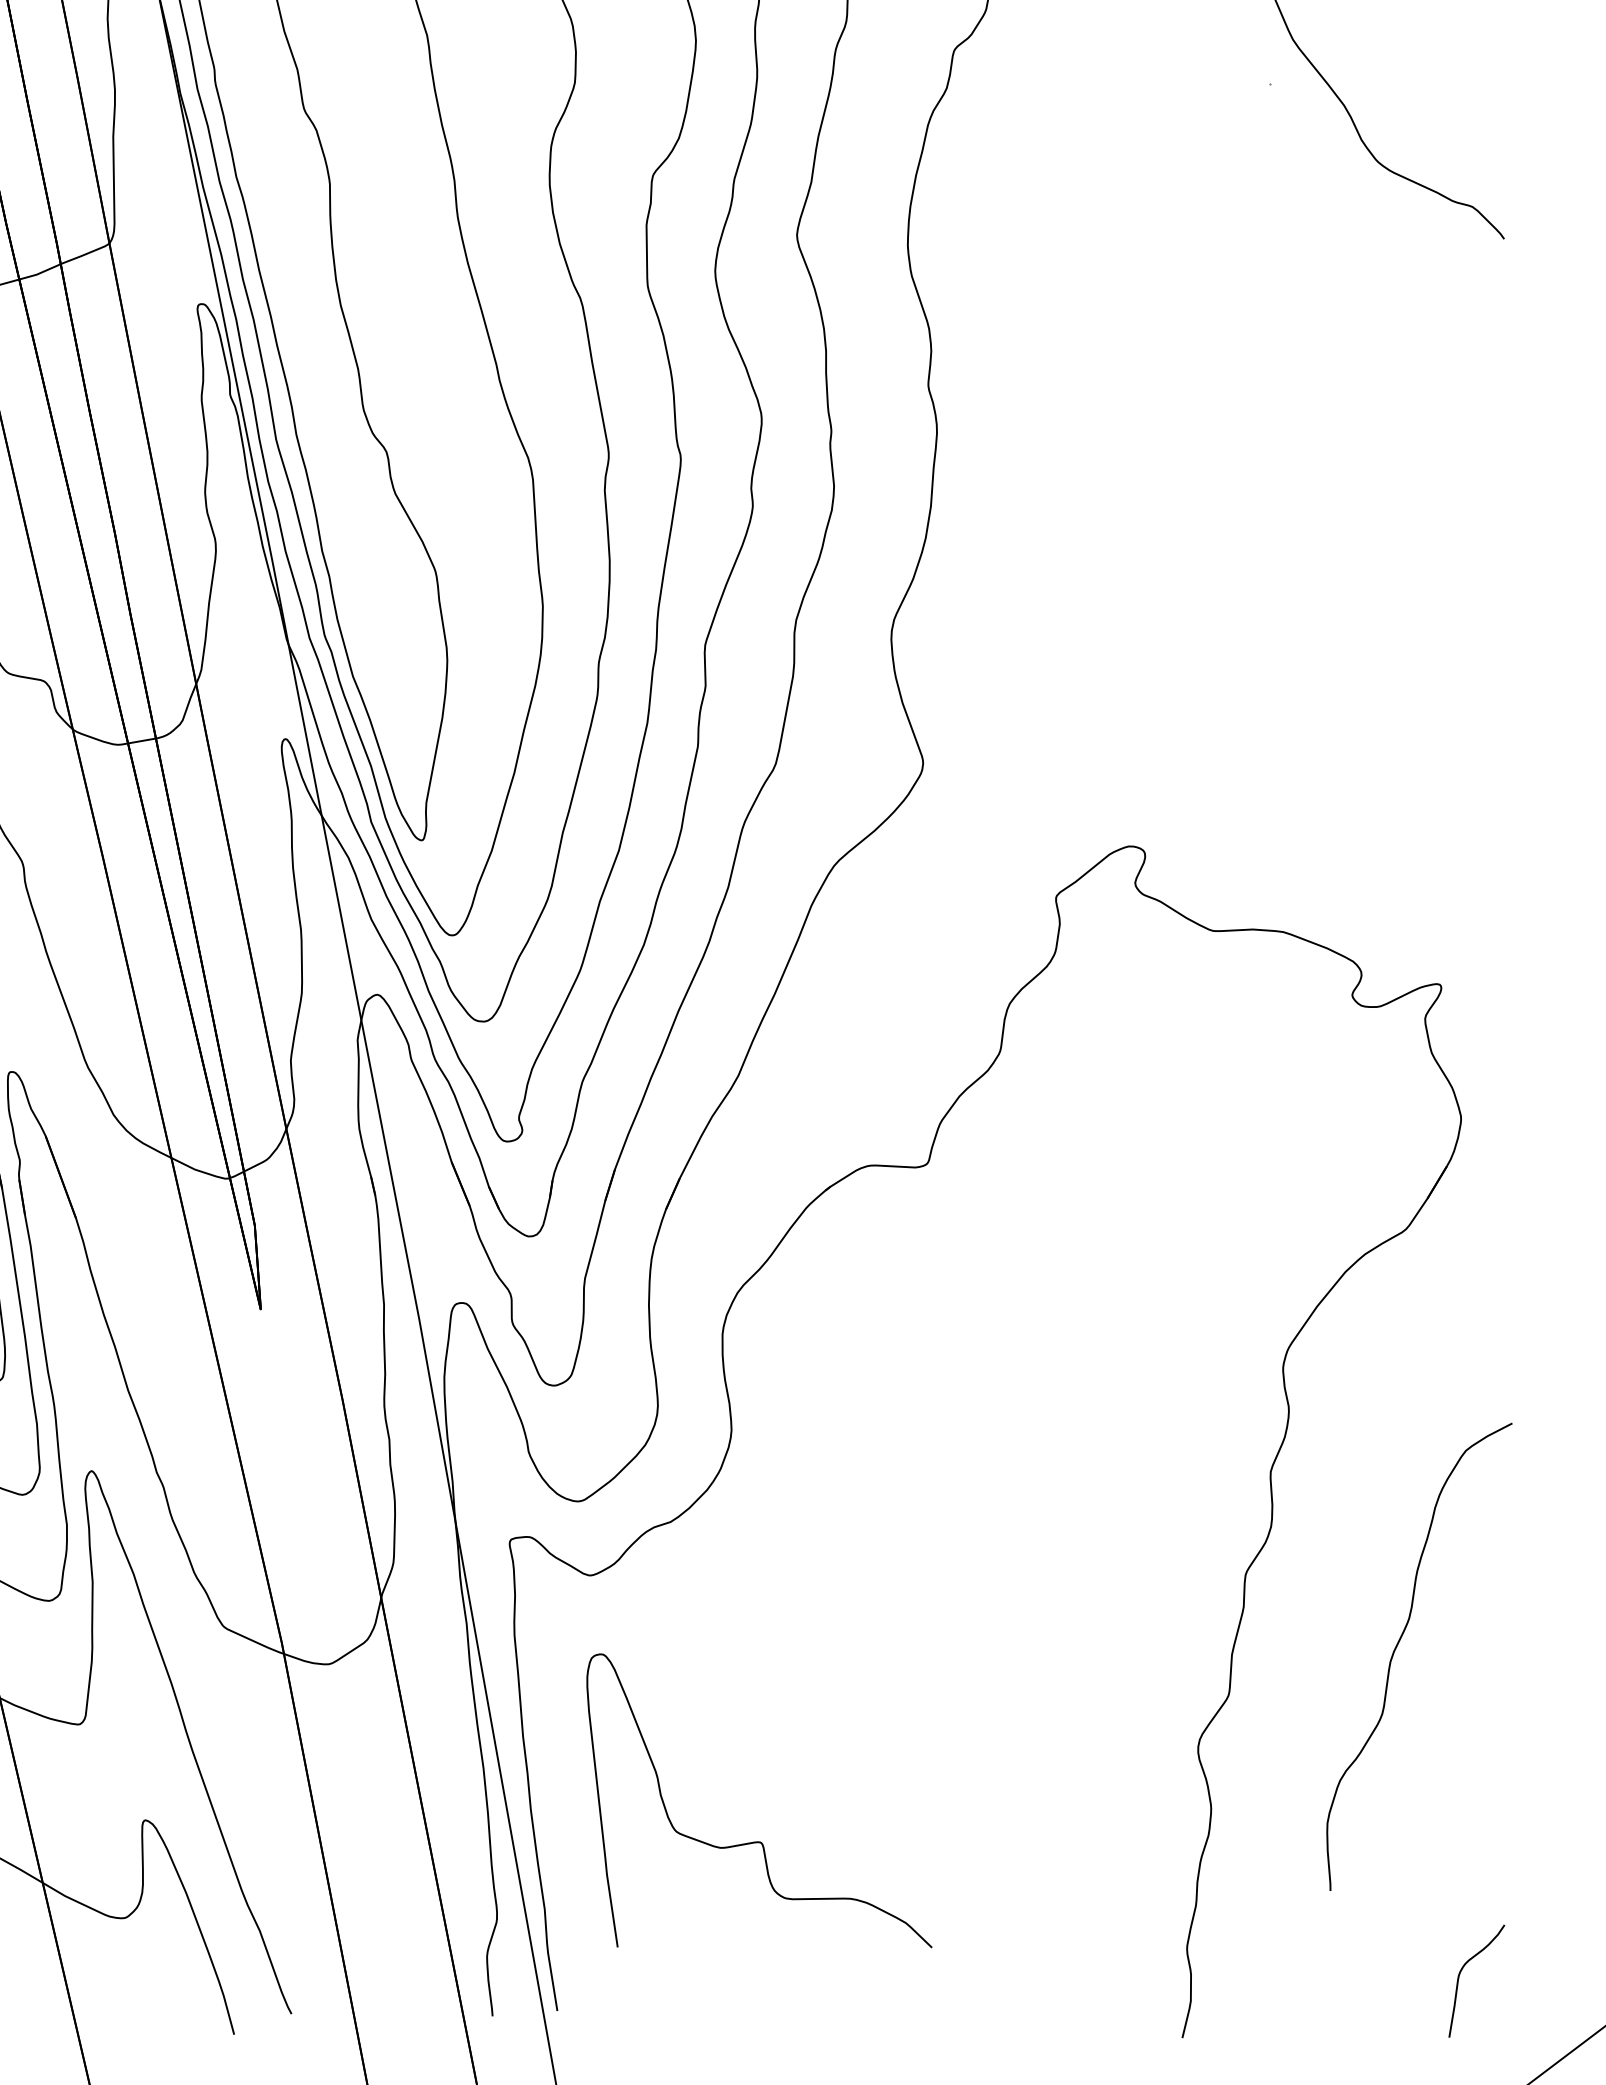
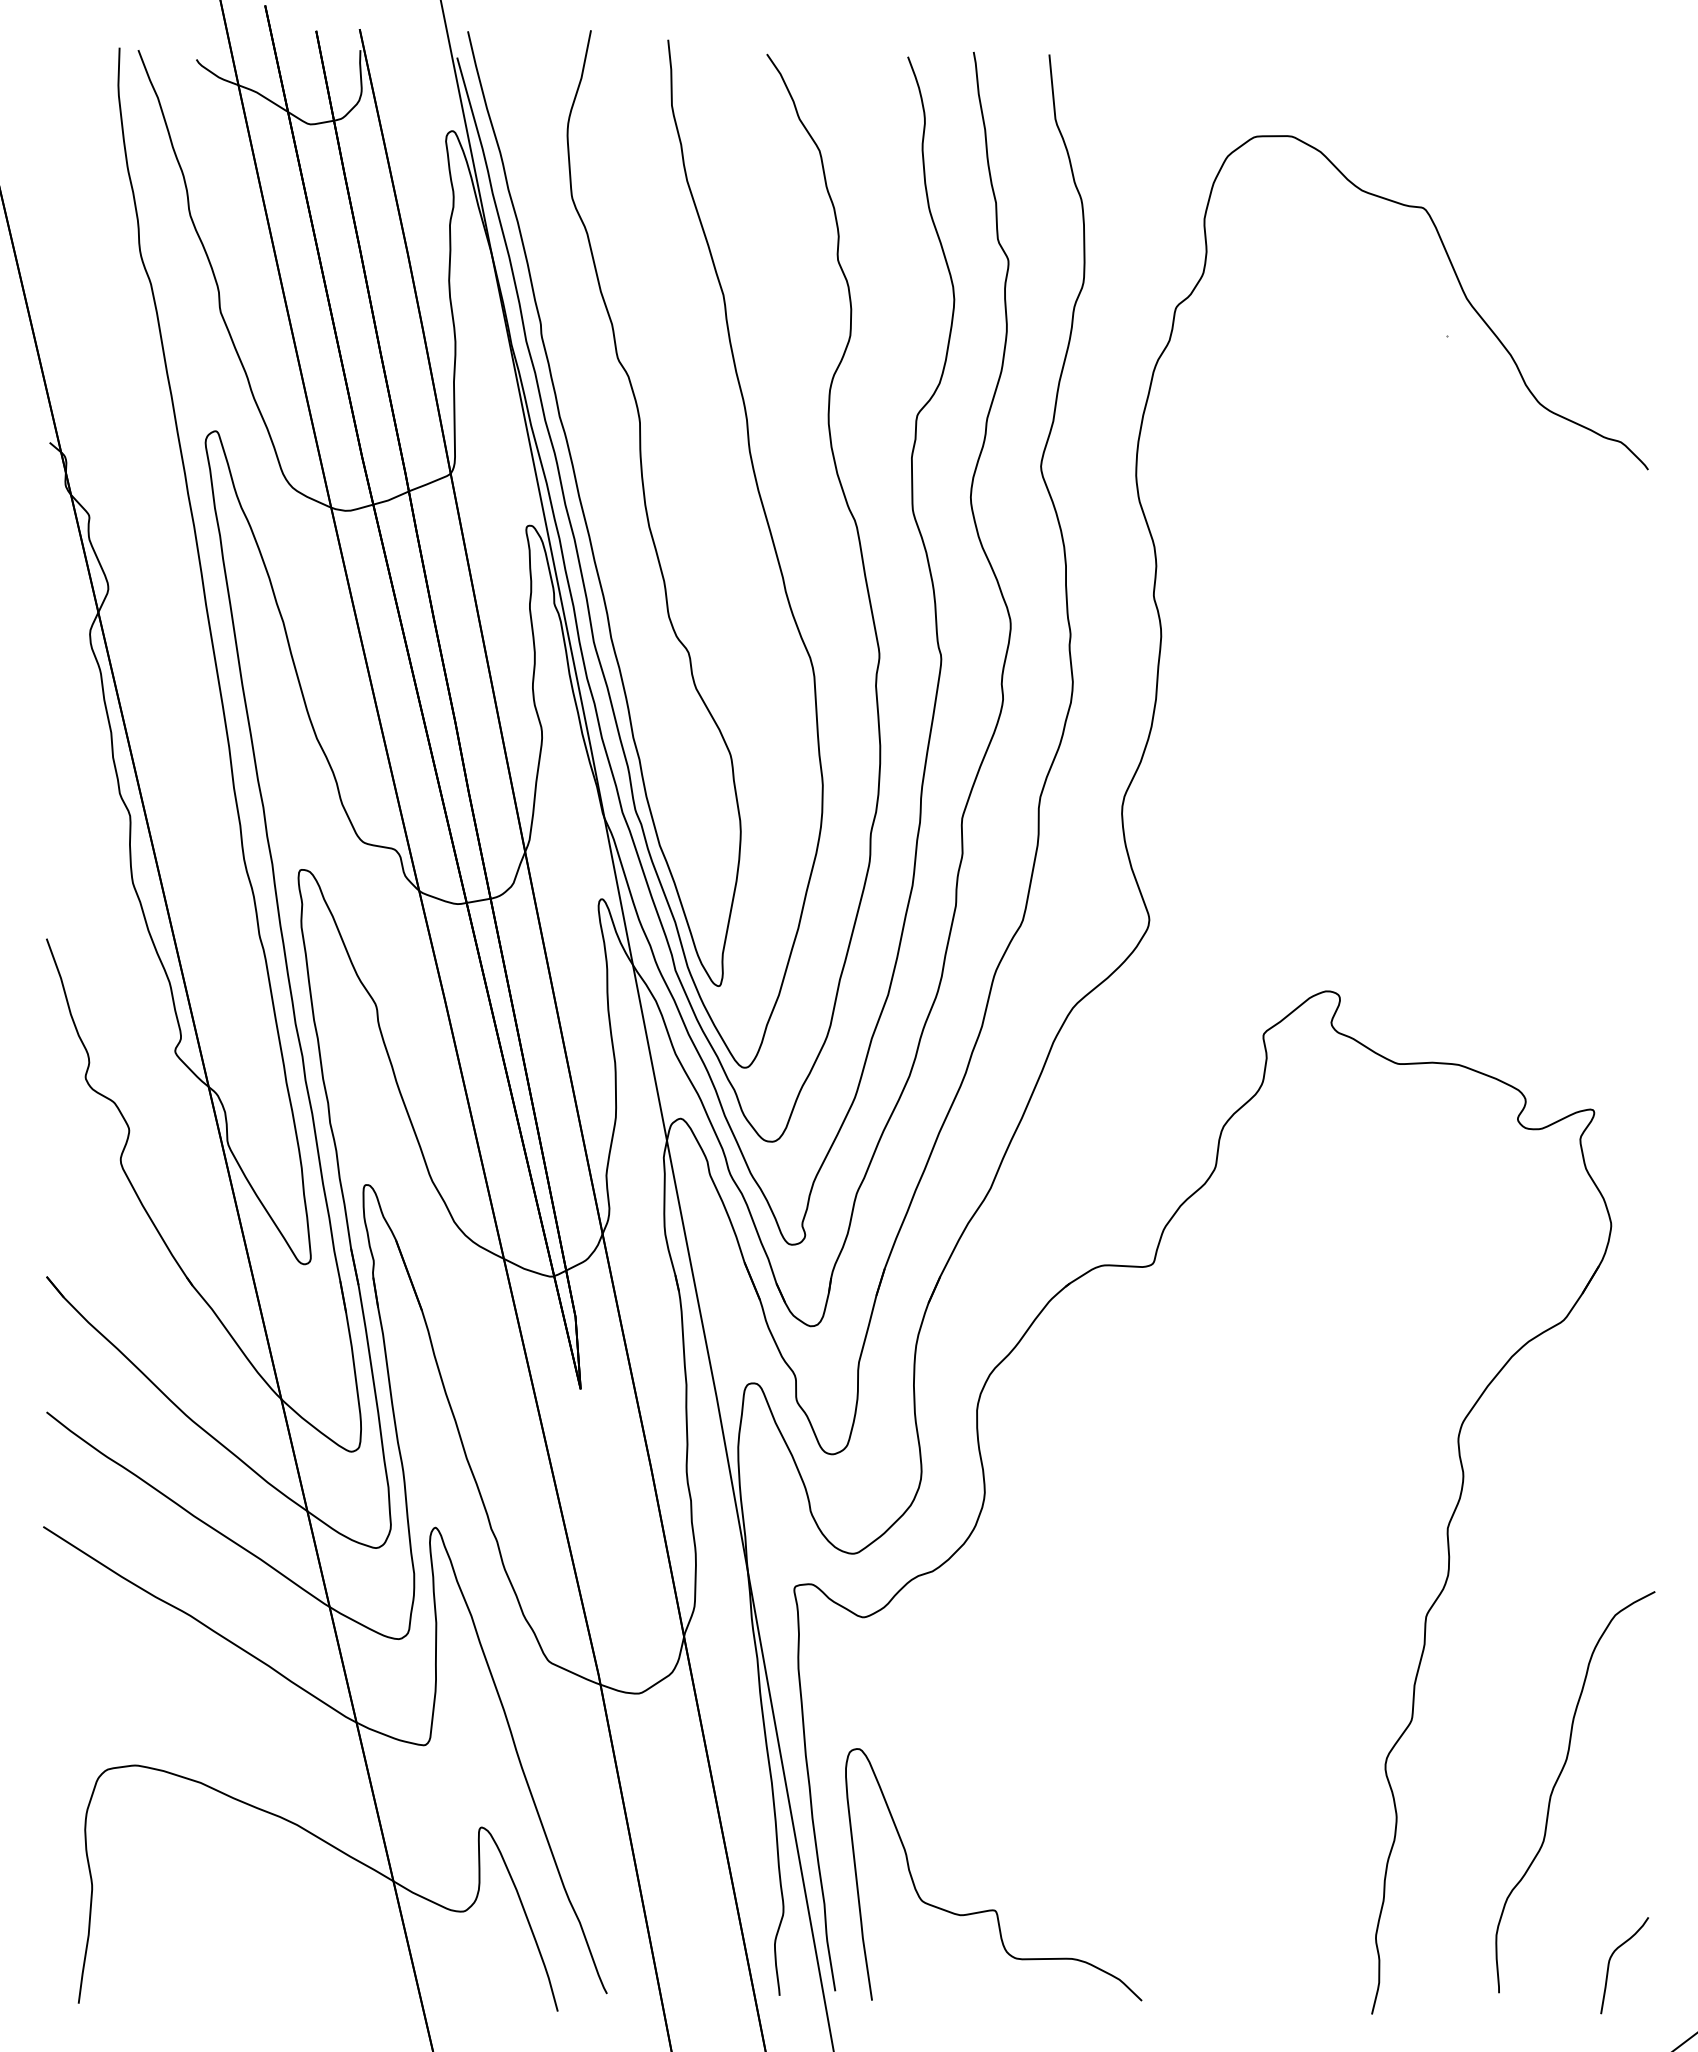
curve: (1398, 1645) -> (1557, 1782), moved
curve: (759, 1841) -> (993, 1909), moved

